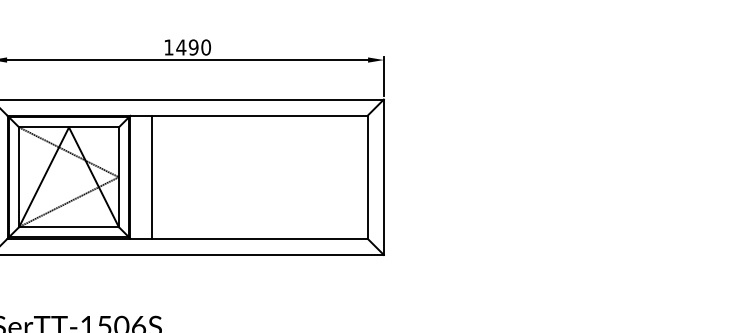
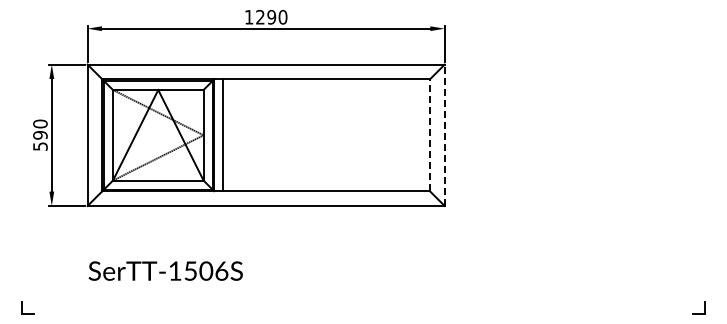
text: (181, 46) -> (260, 16), 1490 -> 1290
line: (152, 177) -> (223, 135), moved
line: (367, 177) -> (429, 135), solid -> dashed
line: (383, 177) -> (444, 135), solid -> dashed

